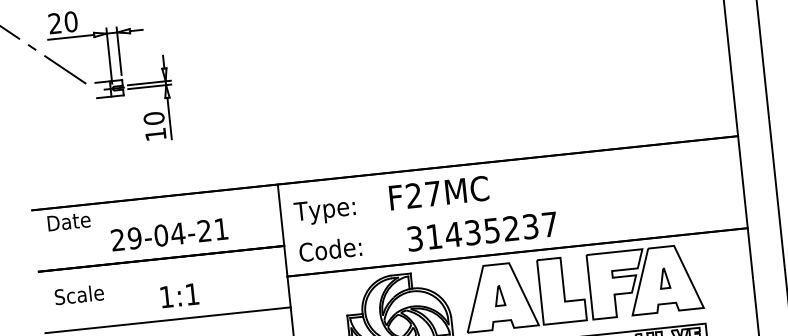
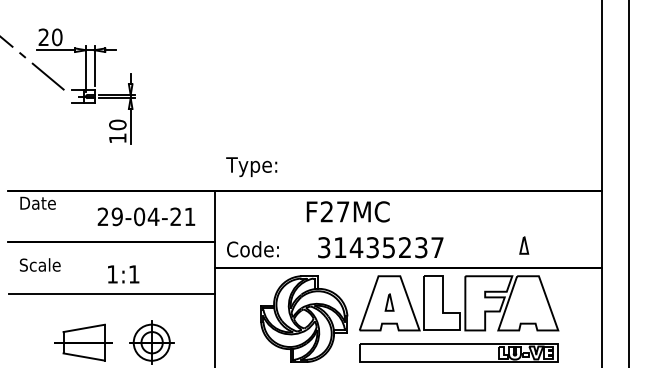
text: (324, 211) -> (251, 167), moved
text: (169, 234) -> (146, 216), moved
part: (664, 278) -> (524, 245), moved

